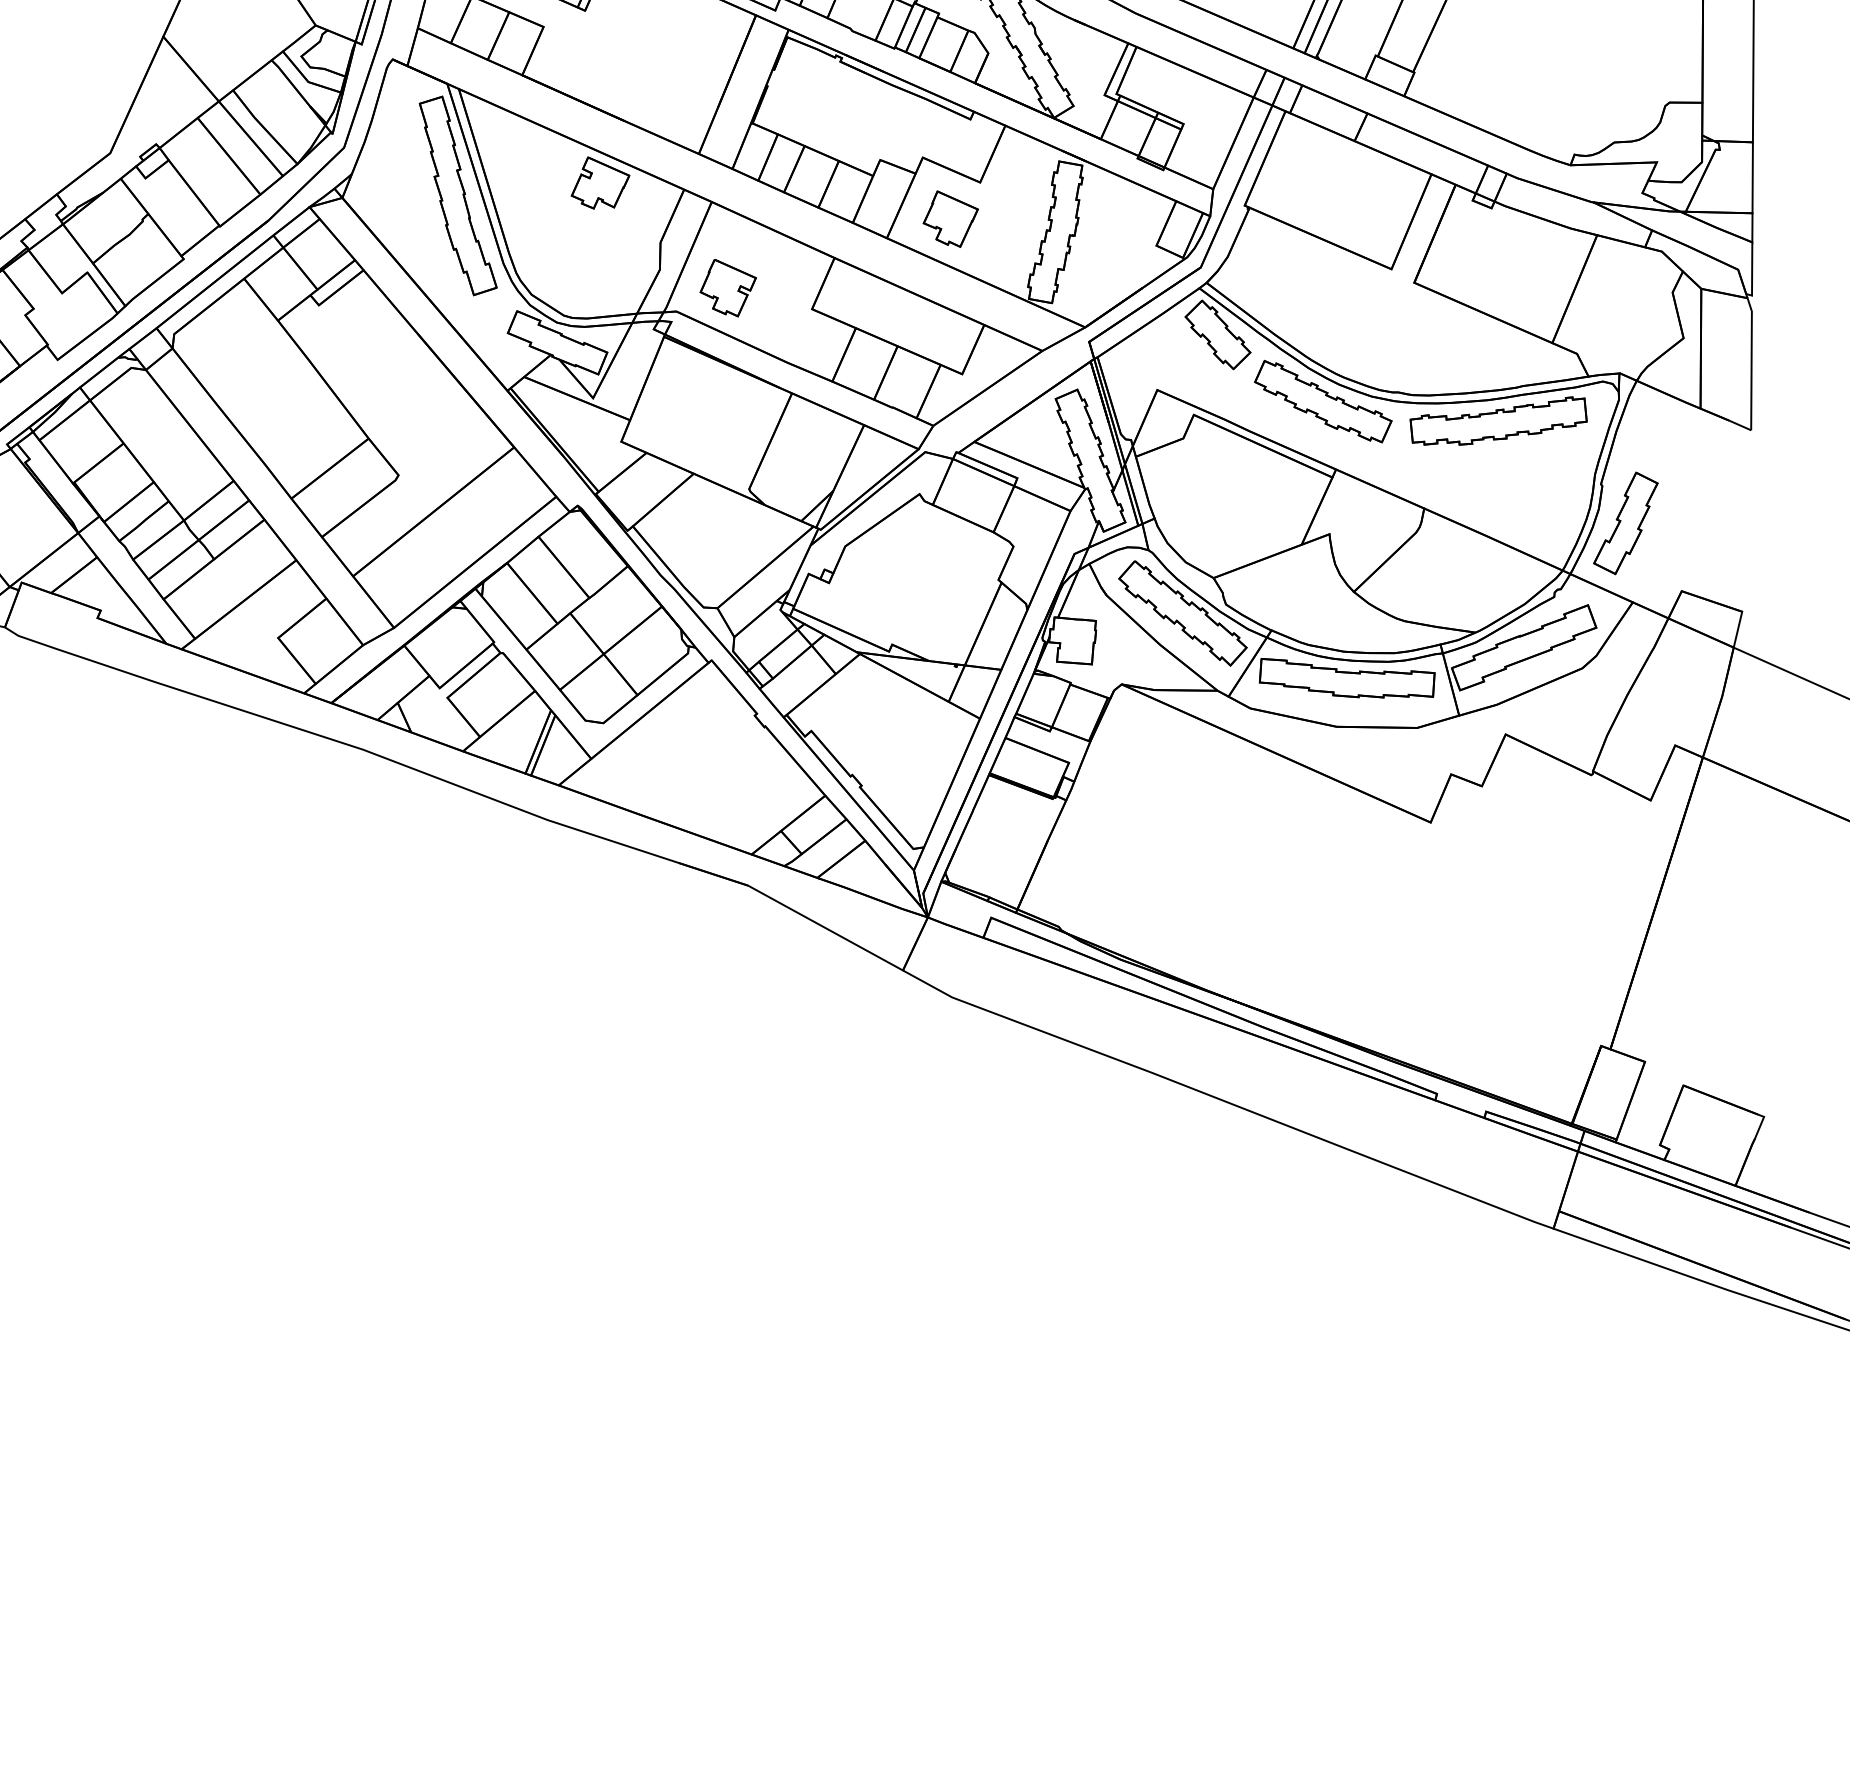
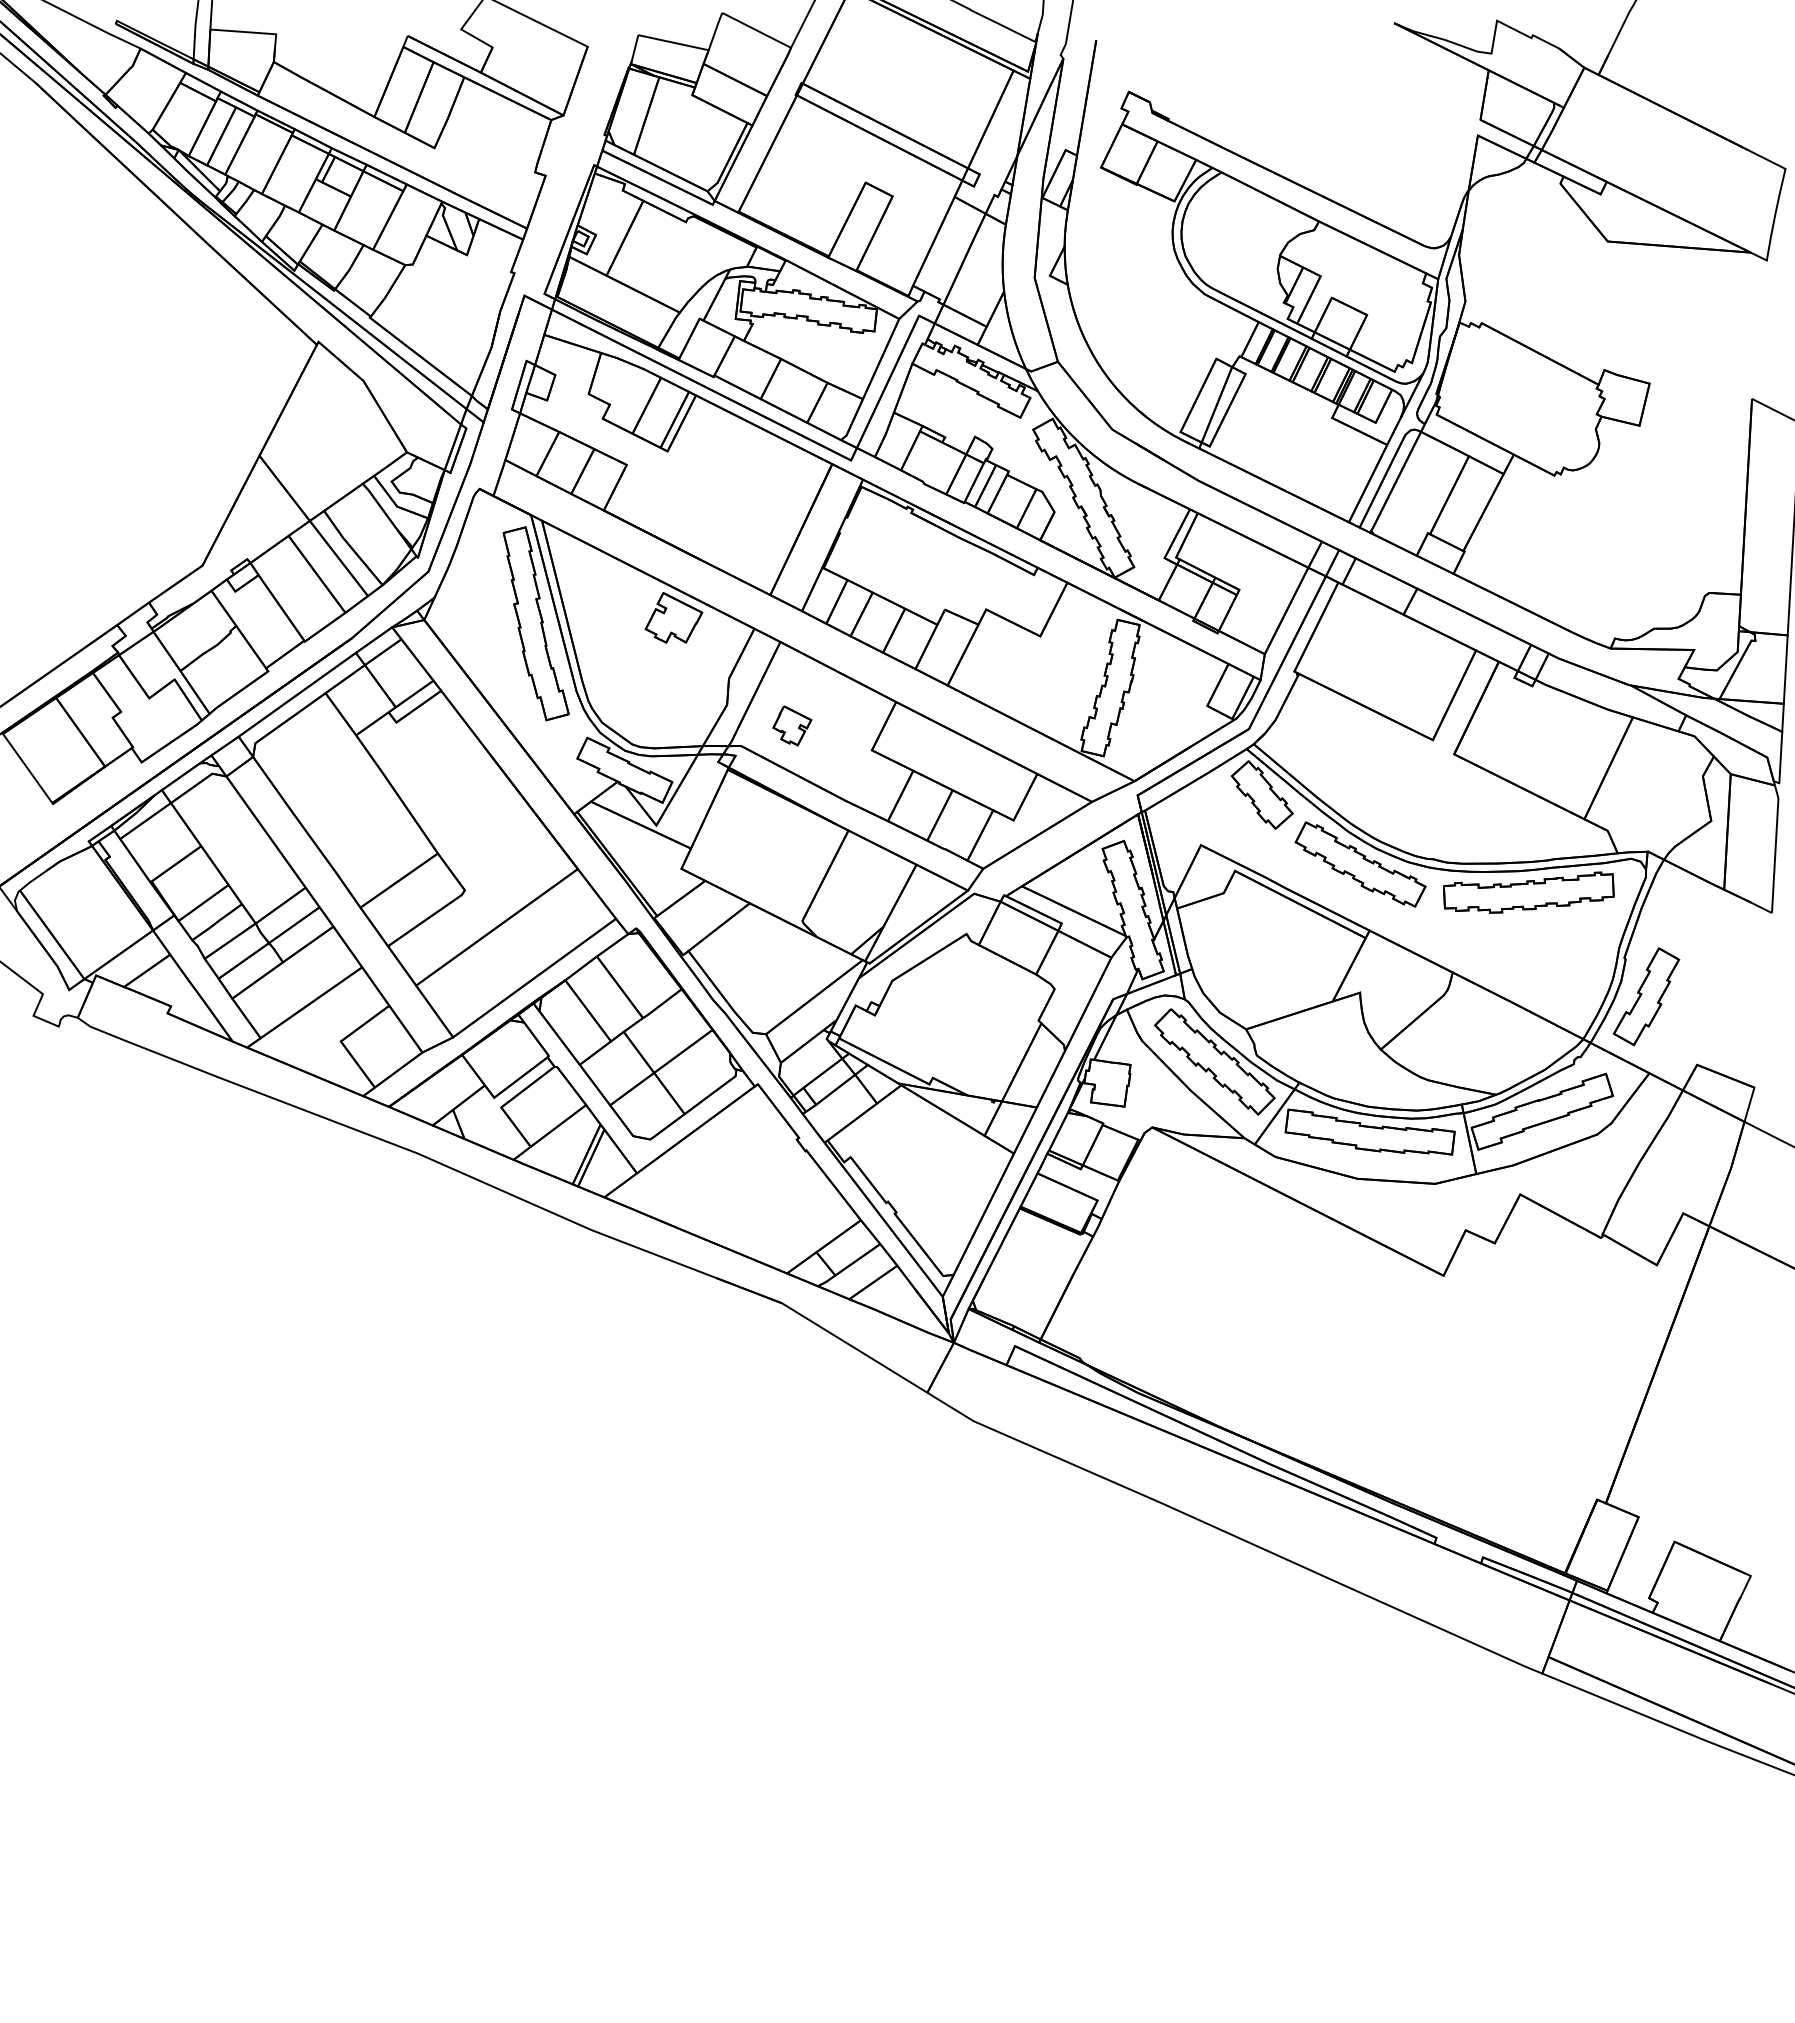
part: (950, 218) -> (1009, 669), removed
part: (728, 287) -> (792, 725), size x0.7

